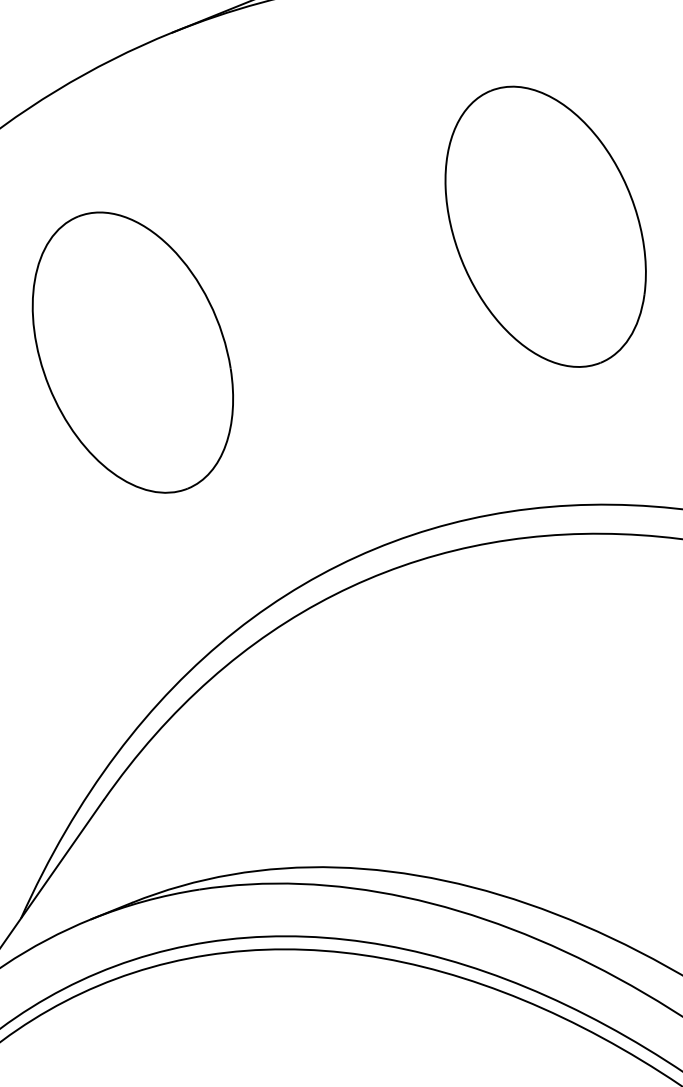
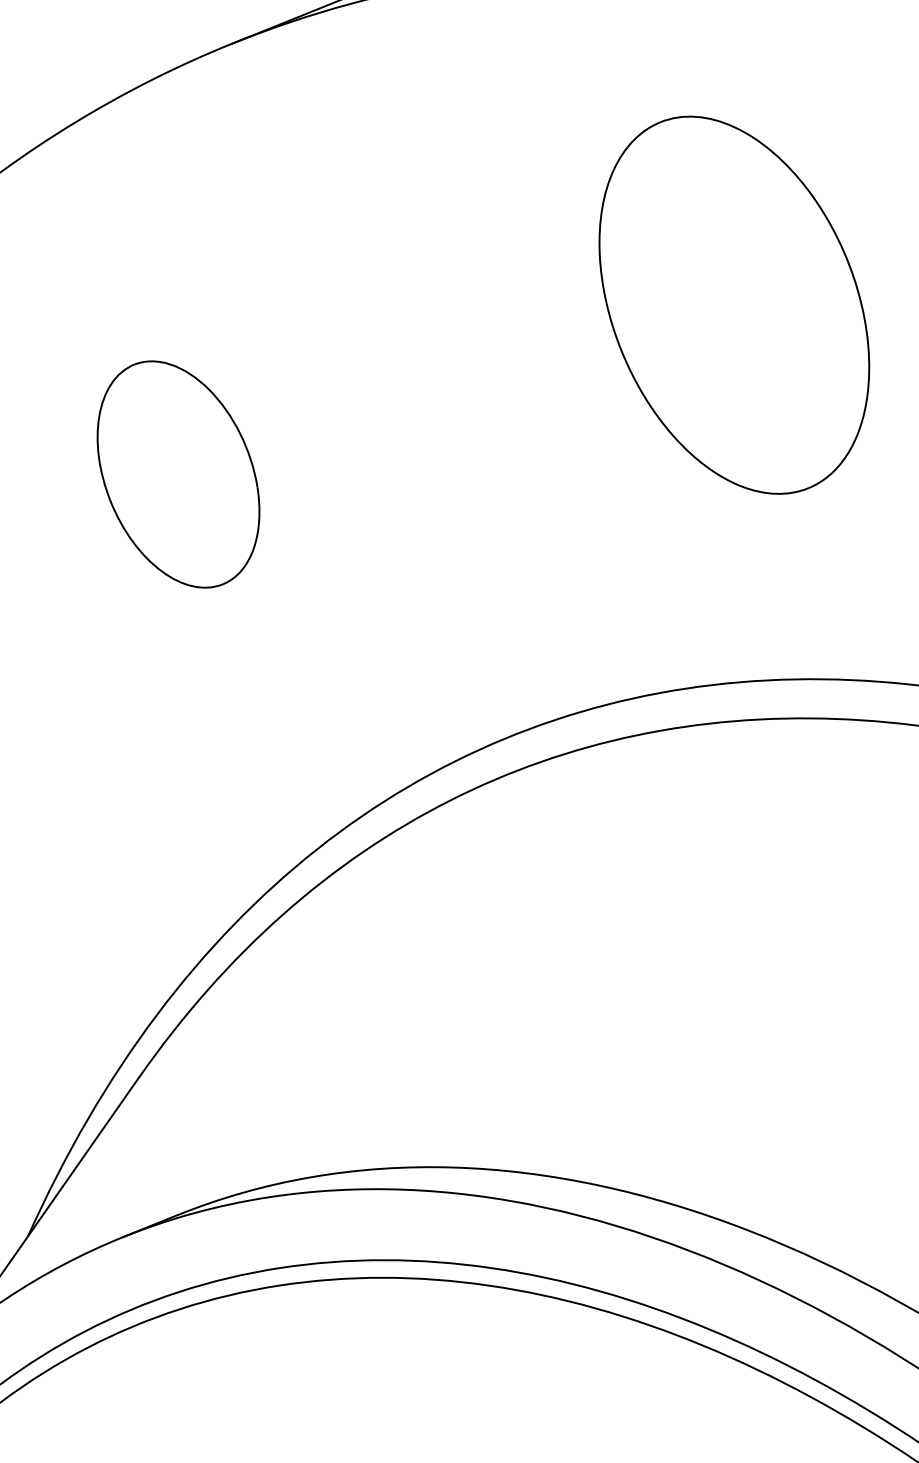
part: (132, 352) -> (178, 474), size x0.6

